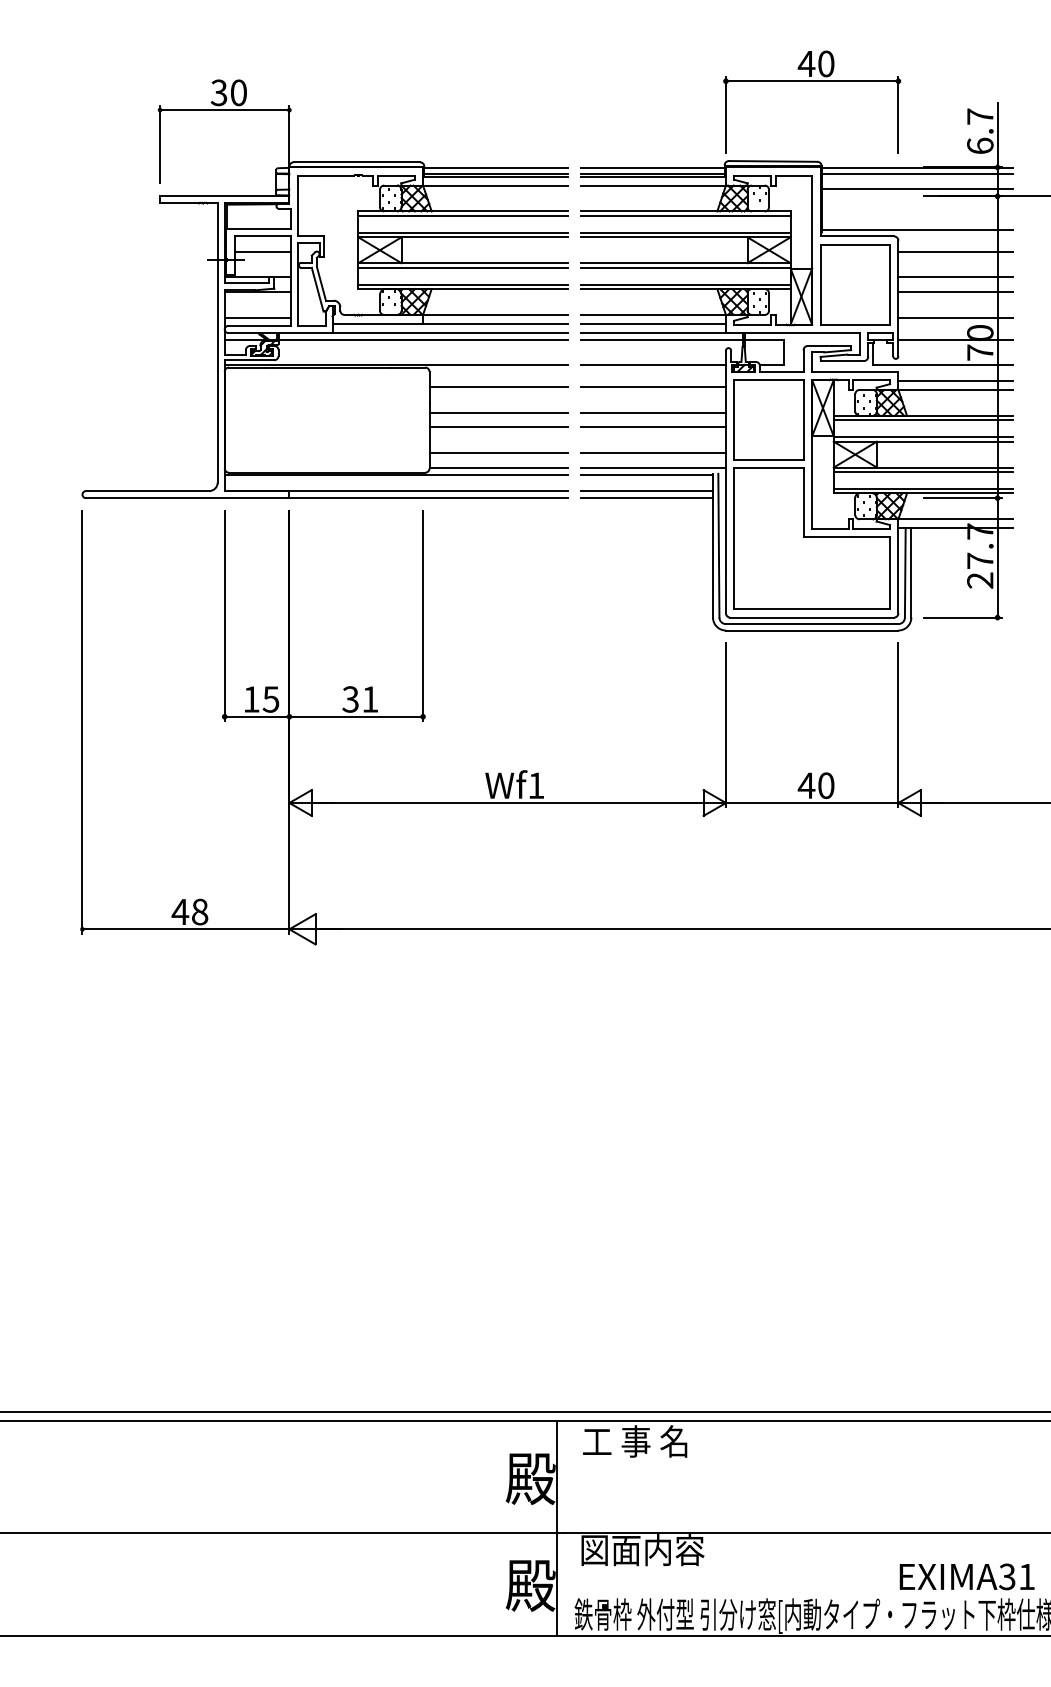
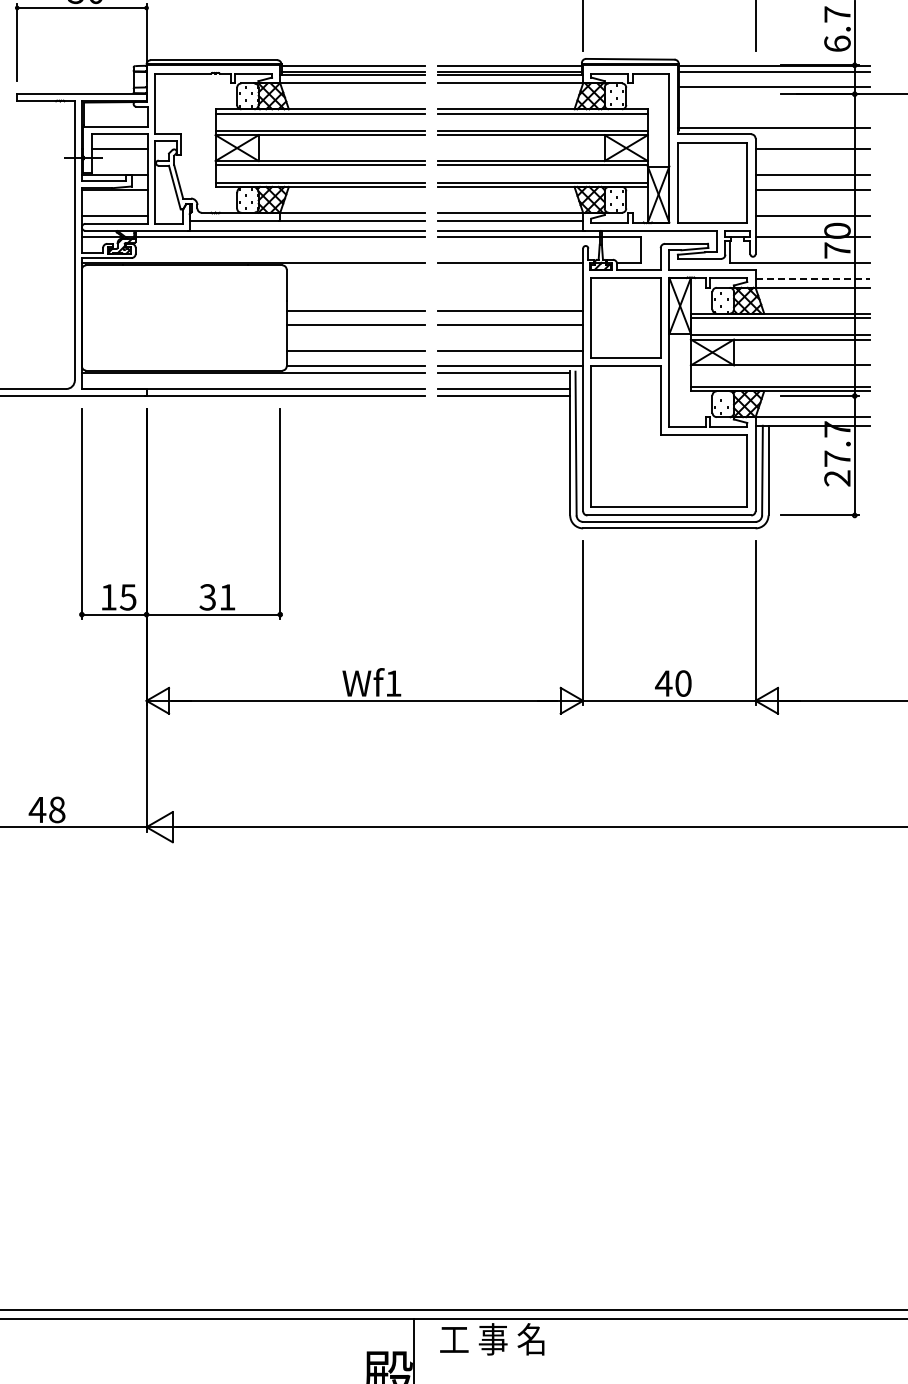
line: (956, 381) -> (813, 279), solid -> dashed
line: (498, 386) -> (355, 284), removed
line: (653, 386) -> (510, 284), removed
line: (923, 471) -> (780, 369), removed

